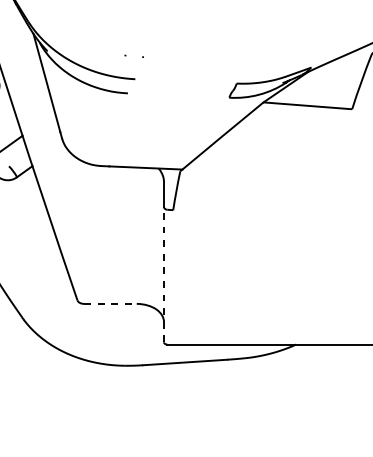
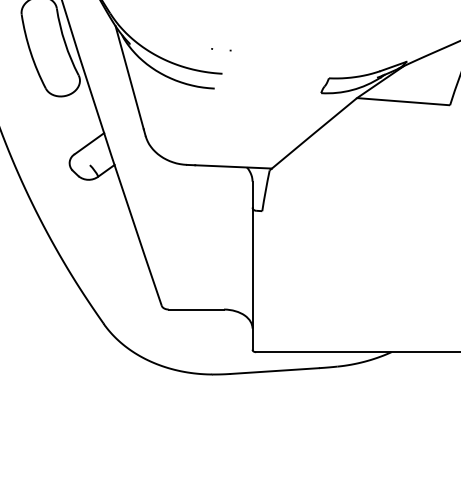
line: (163, 274) -> (252, 278), dashed -> solid
line: (110, 303) -> (196, 309), dashed -> solid

